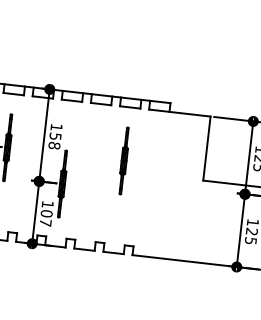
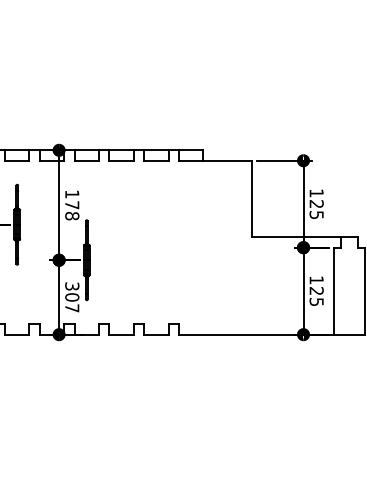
text: (55, 136) -> (72, 205), 158 -> 178
part: (124, 160) -> (156, 224), removed
text: (47, 204) -> (72, 286), 107 -> 307

